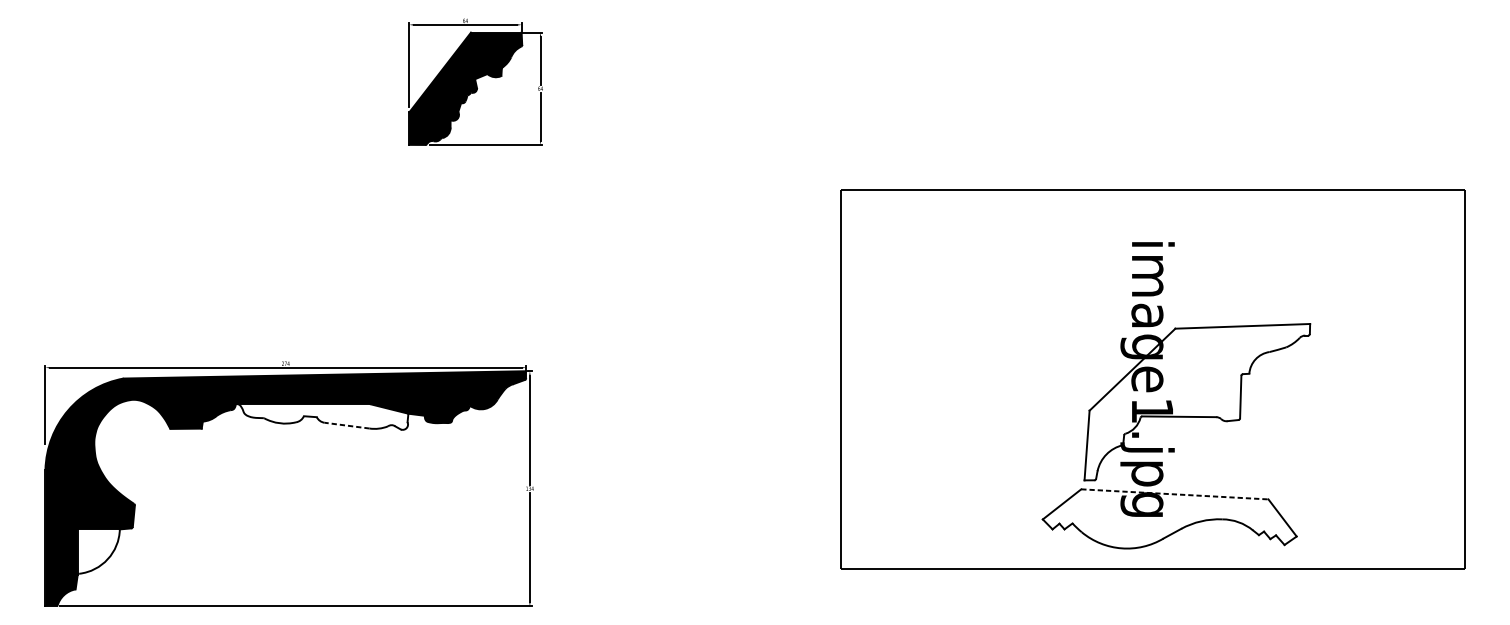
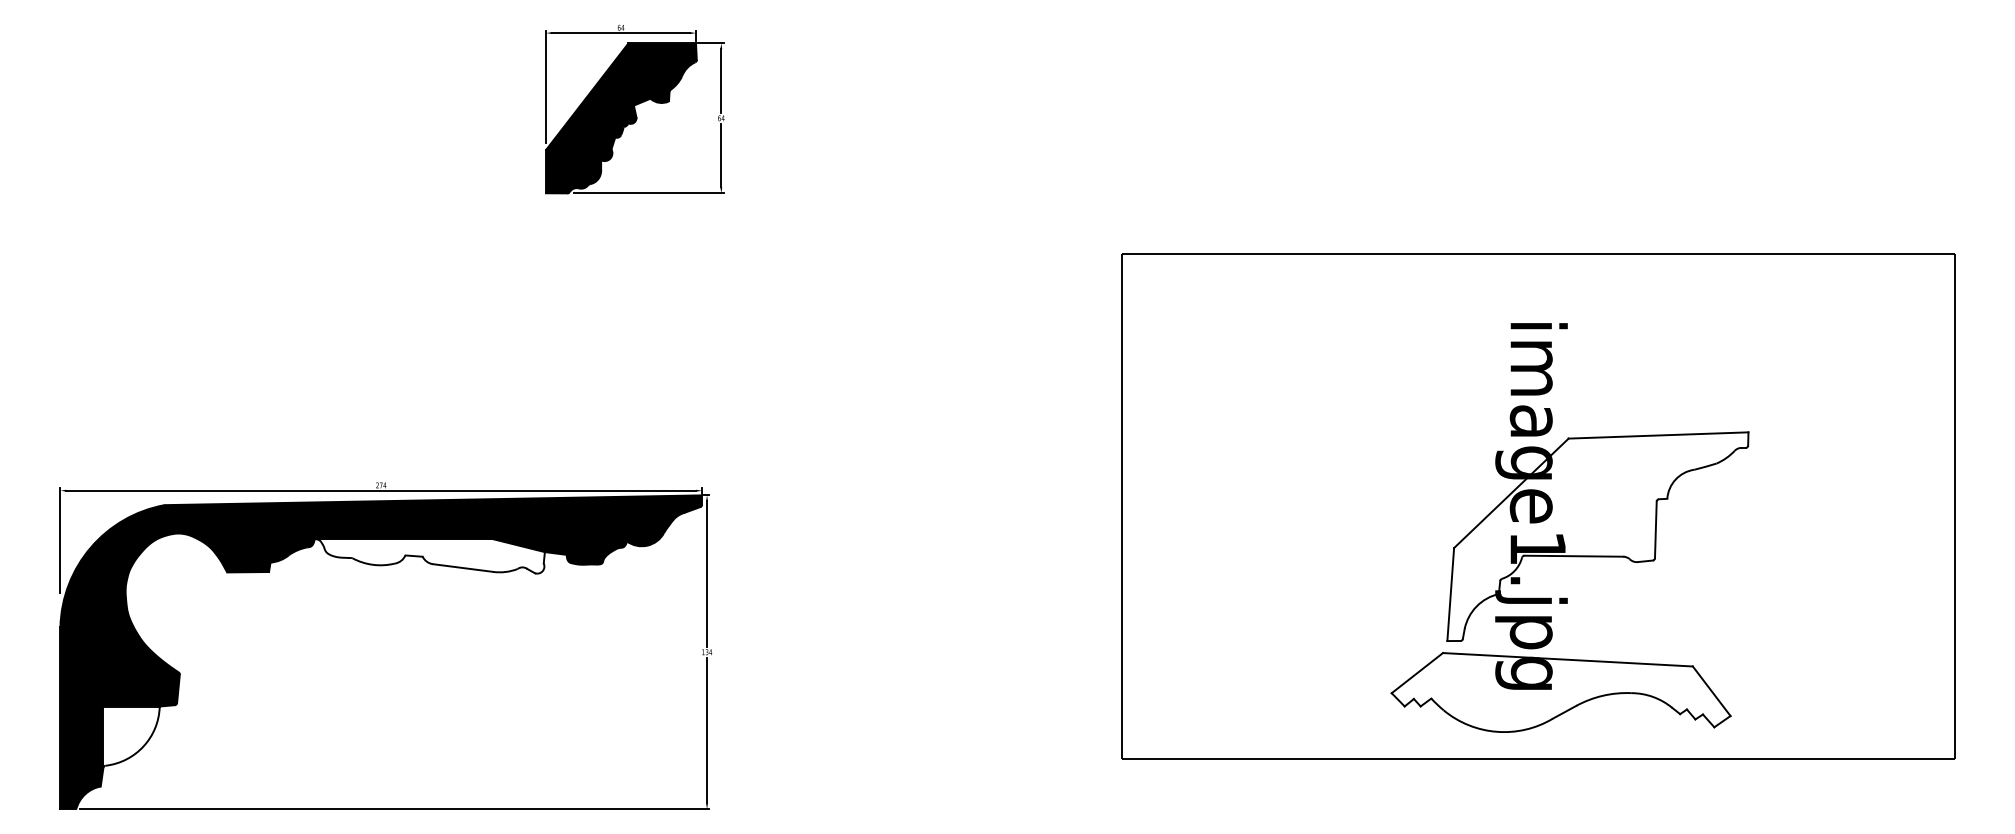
line: (346, 425) -> (462, 567), dashed -> solid
line: (1175, 494) -> (1568, 659), dashed -> solid

